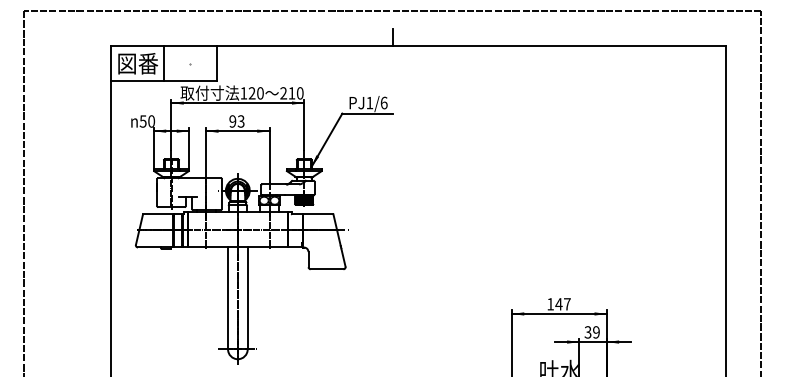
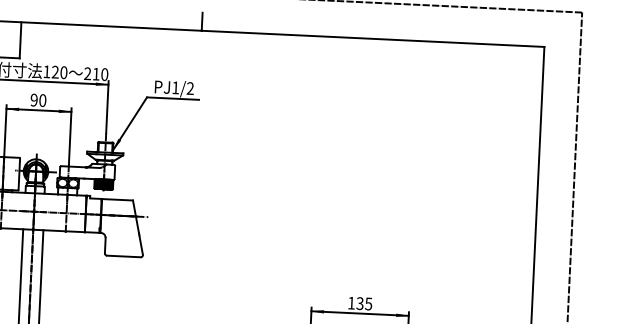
text: (383, 102) -> (189, 87), PJ1/6 -> PJ1/2
text: (240, 121) -> (42, 100), 93 -> 90
text: (562, 304) -> (363, 304), 147 -> 135

